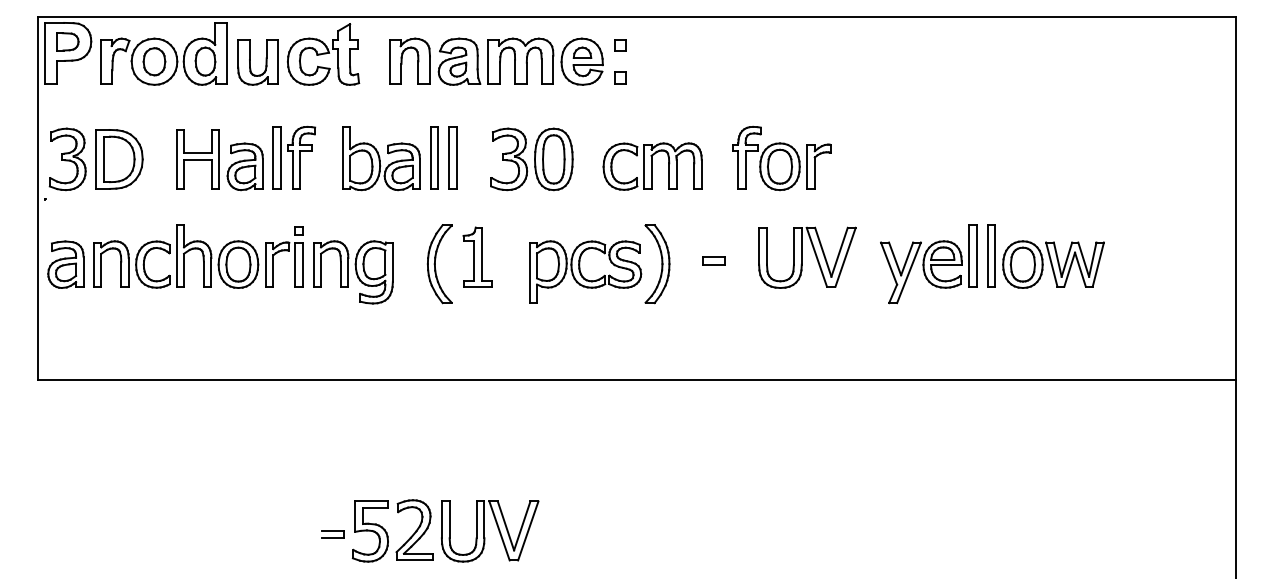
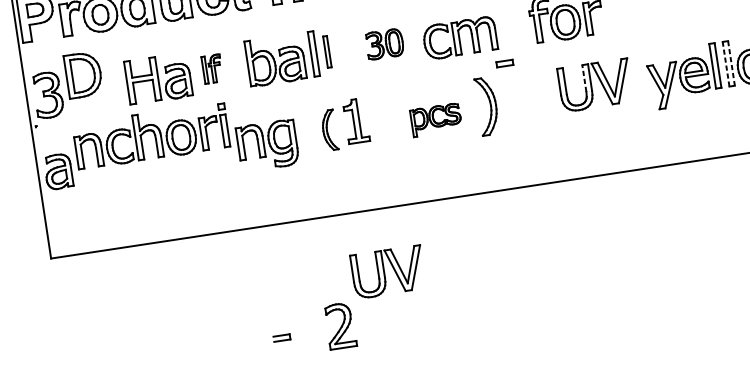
part: (294, 157) -> (212, 68), size x0.6
part: (452, 157) -> (327, 51), size x0.7
part: (119, 159) -> (83, 75), moved
part: (531, 159) -> (384, 44), size x0.6
part: (652, 166) -> (460, 38), moved
line: (793, 245) -> (583, 77), solid -> dashed
line: (987, 255) -> (725, 63), solid -> dashed
line: (995, 255) -> (731, 63), solid -> dashed
part: (198, 256) -> (151, 135), moved
part: (713, 260) -> (504, 63), moved
part: (439, 264) -> (329, 130), size x0.7
part: (585, 271) -> (436, 119), size x0.6
part: (369, 531) -> (307, 331), removed
part: (490, 531) -> (388, 272), moved

